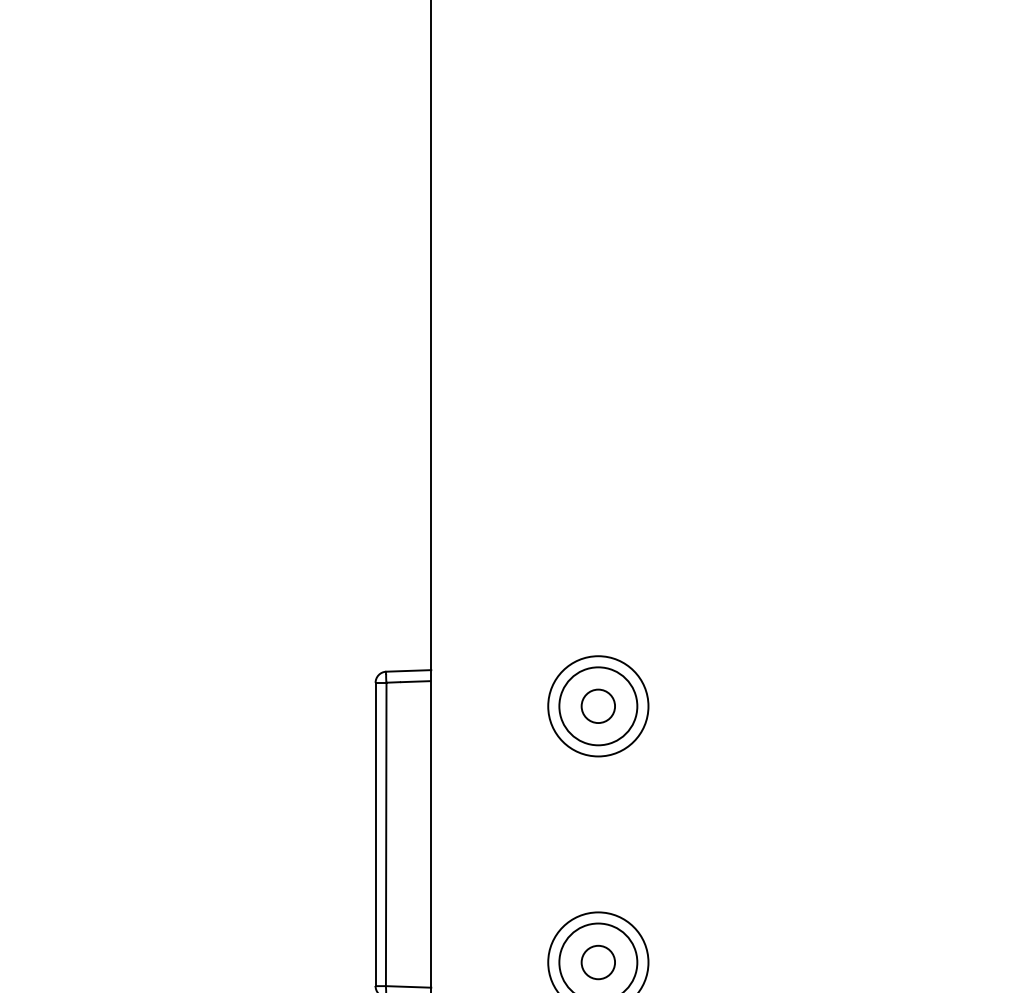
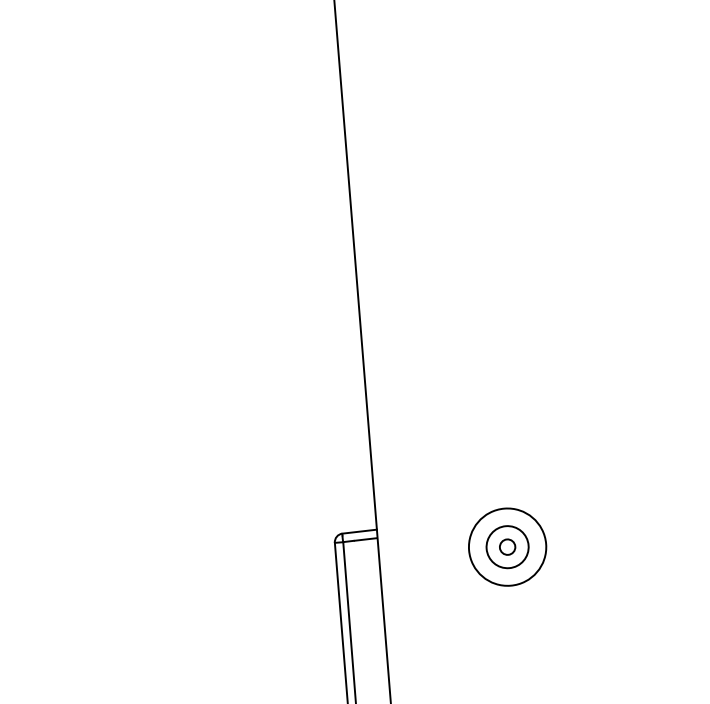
circle: (598, 706) -> (507, 547), size x0.6
circle: (598, 706) -> (507, 547), size x0.7

